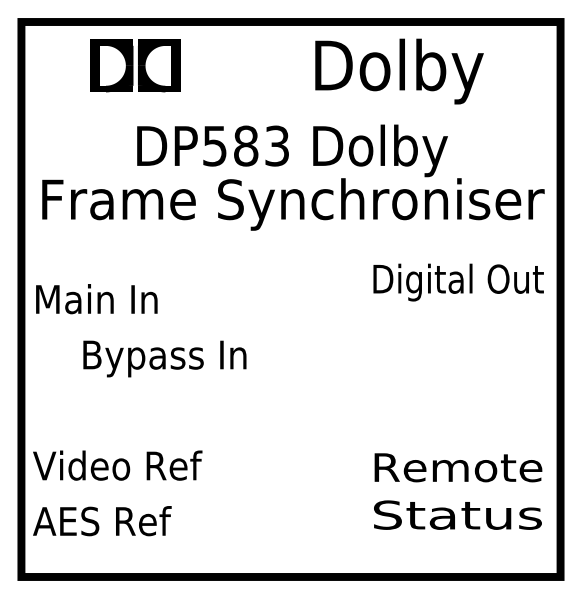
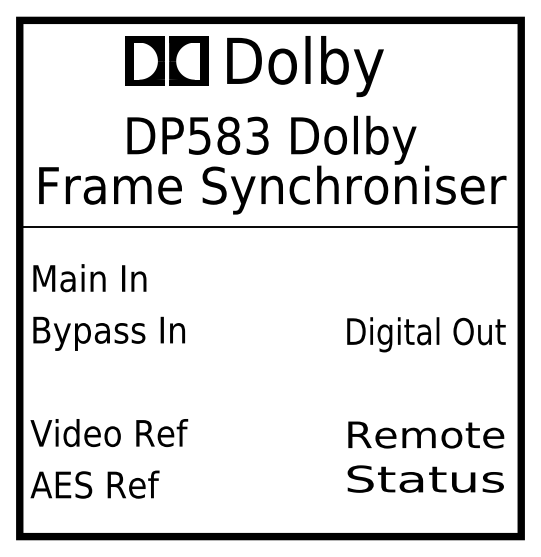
part: (135, 65) -> (166, 60), moved
text: (399, 71) -> (305, 66), moved
line: (291, 243) -> (270, 226), added
text: (458, 282) -> (426, 334), moved
text: (164, 358) -> (108, 333), moved

